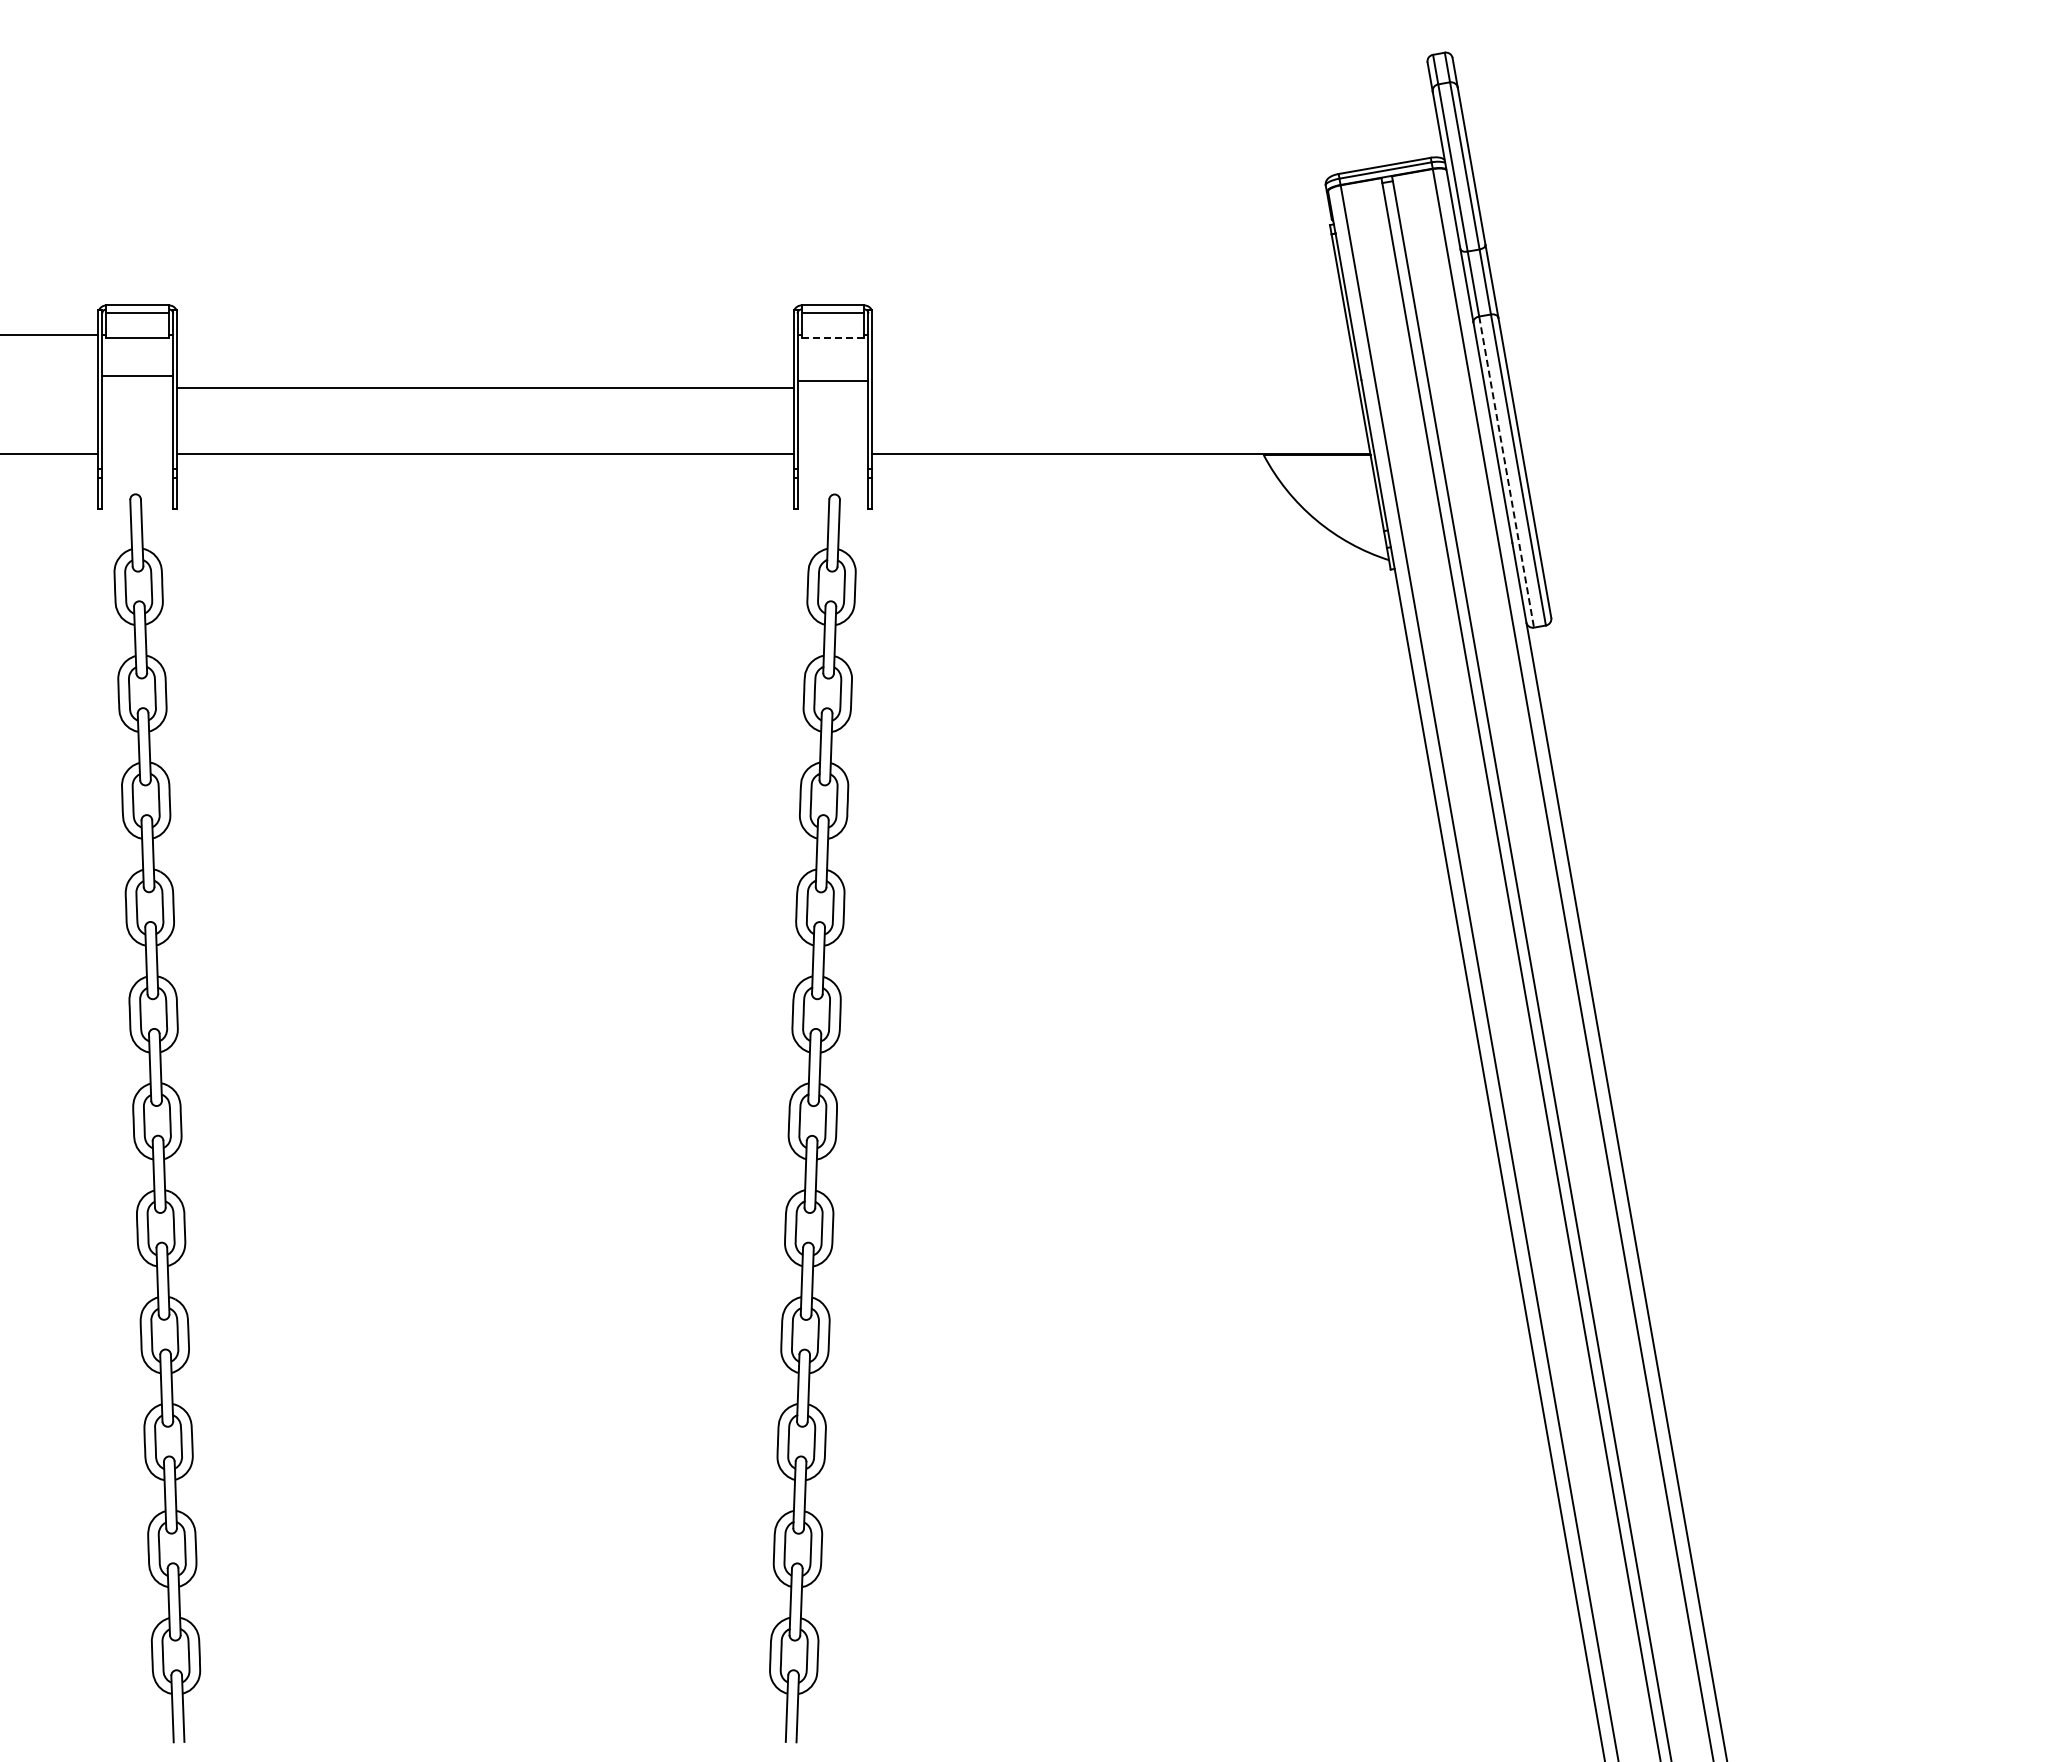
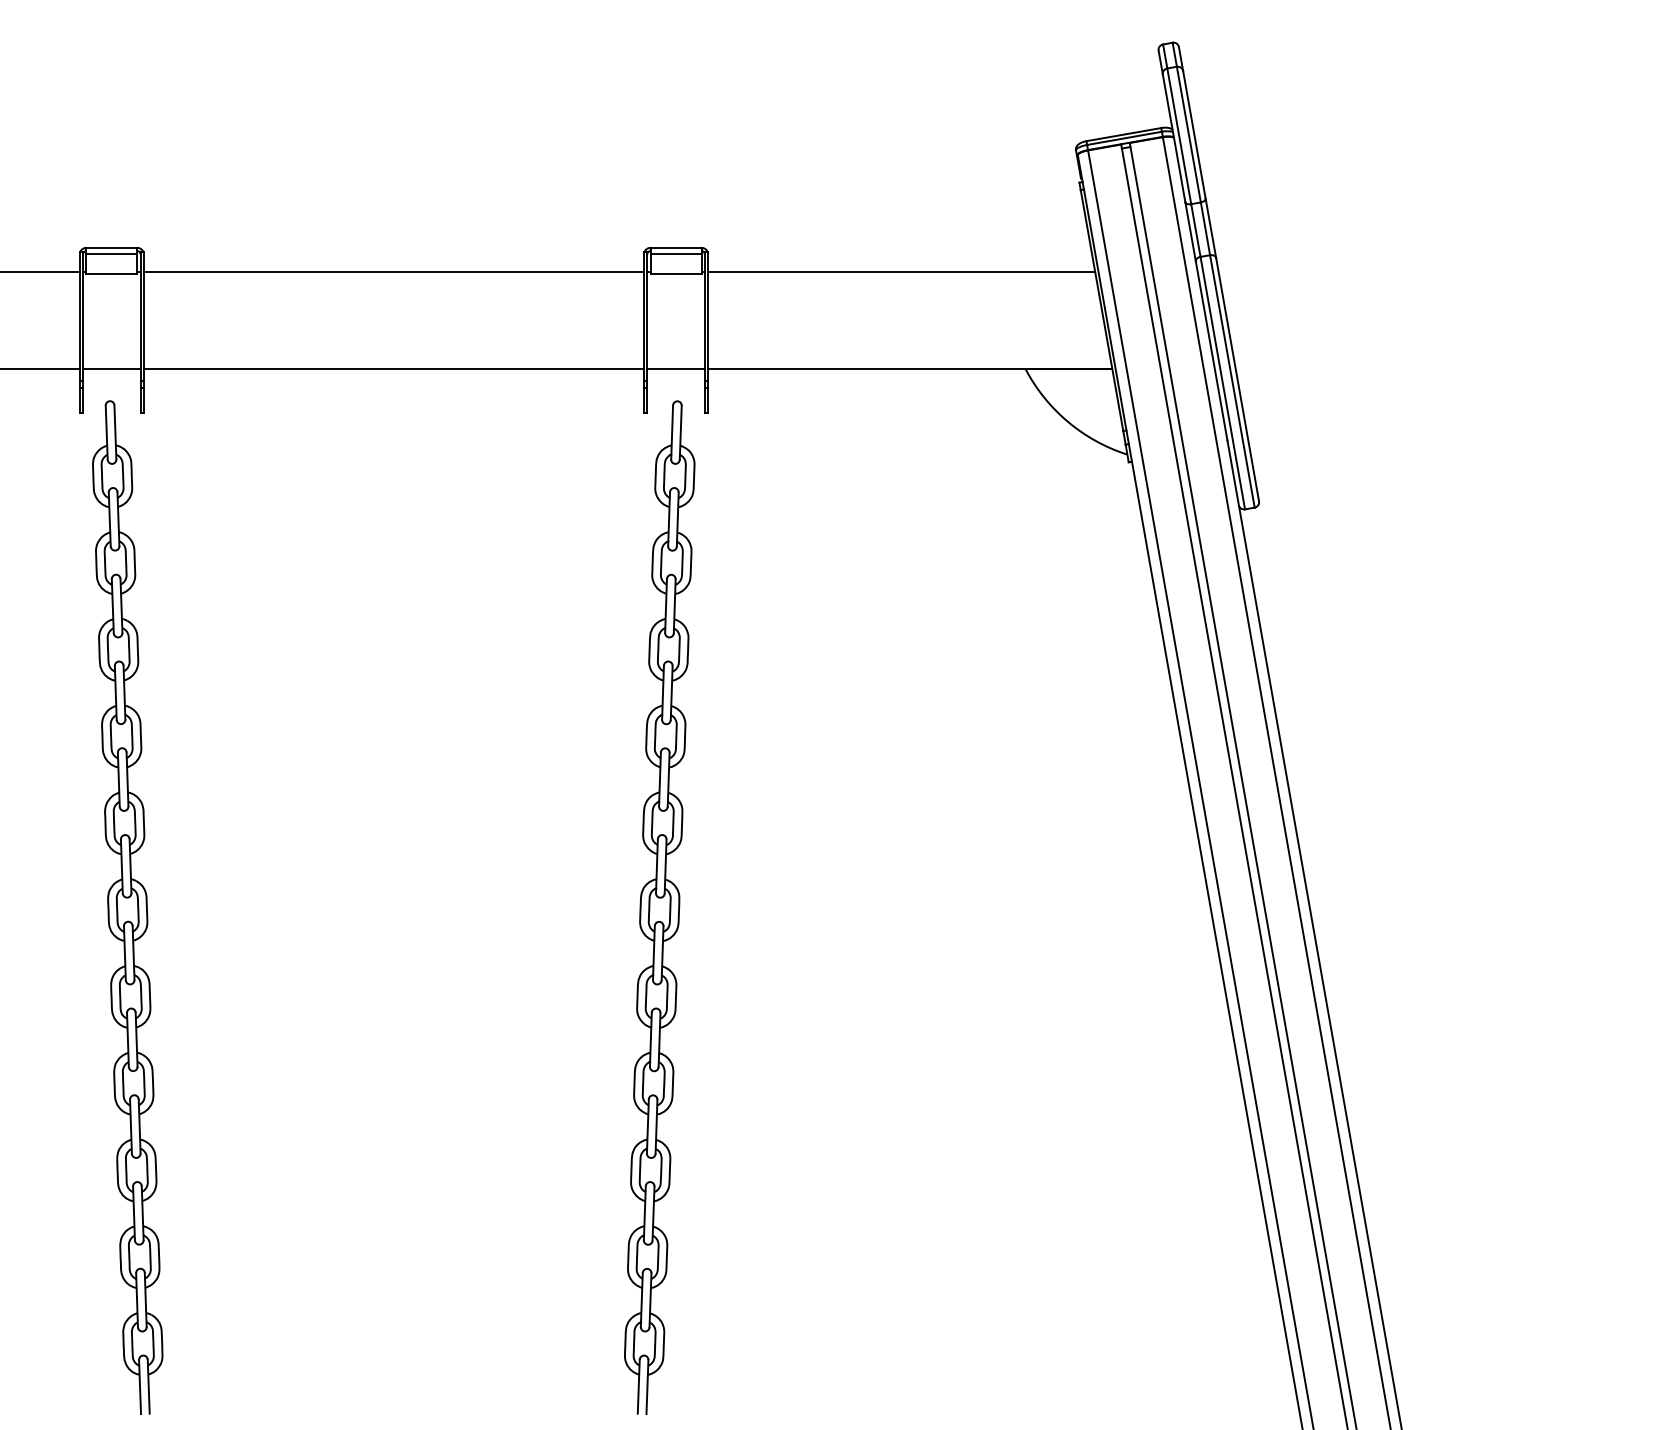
line: (1110, 335) -> (901, 272), added
line: (833, 337) -> (676, 273), dashed -> solid
line: (137, 376) -> (111, 368), moved
line: (832, 381) -> (675, 368), moved
line: (485, 388) -> (394, 272), moved
line: (1506, 472) -> (1222, 383), dashed -> solid

